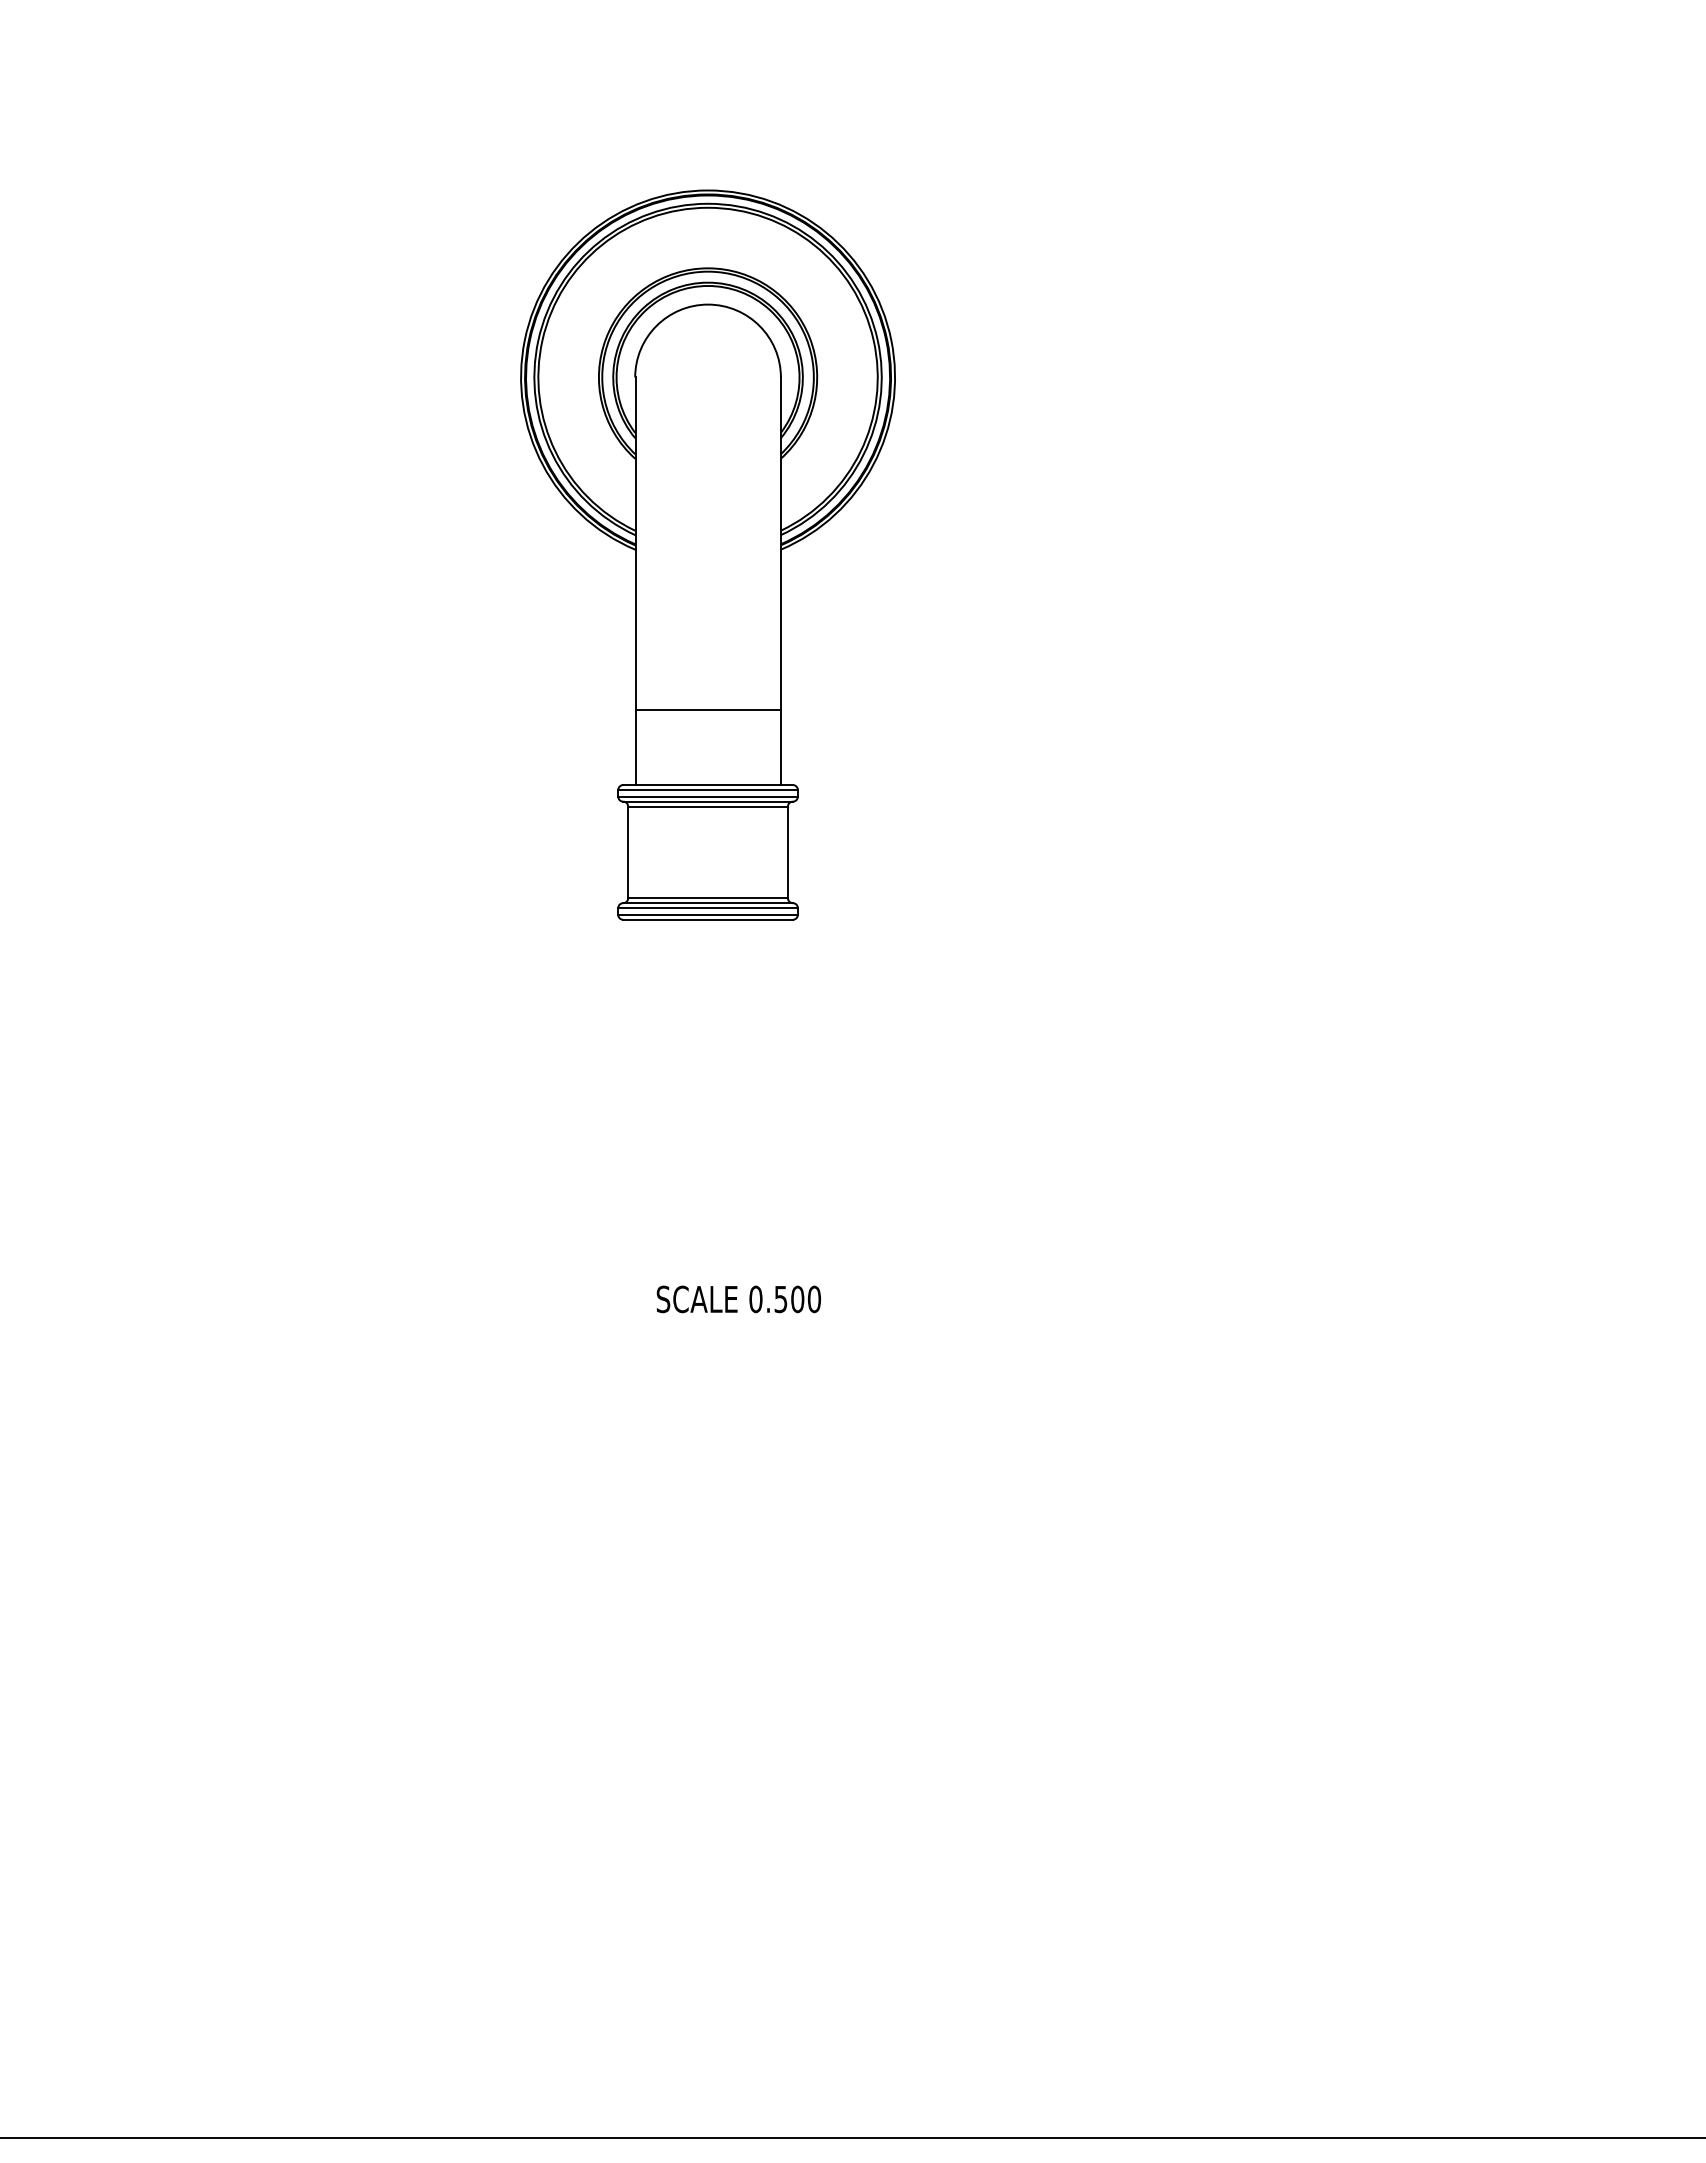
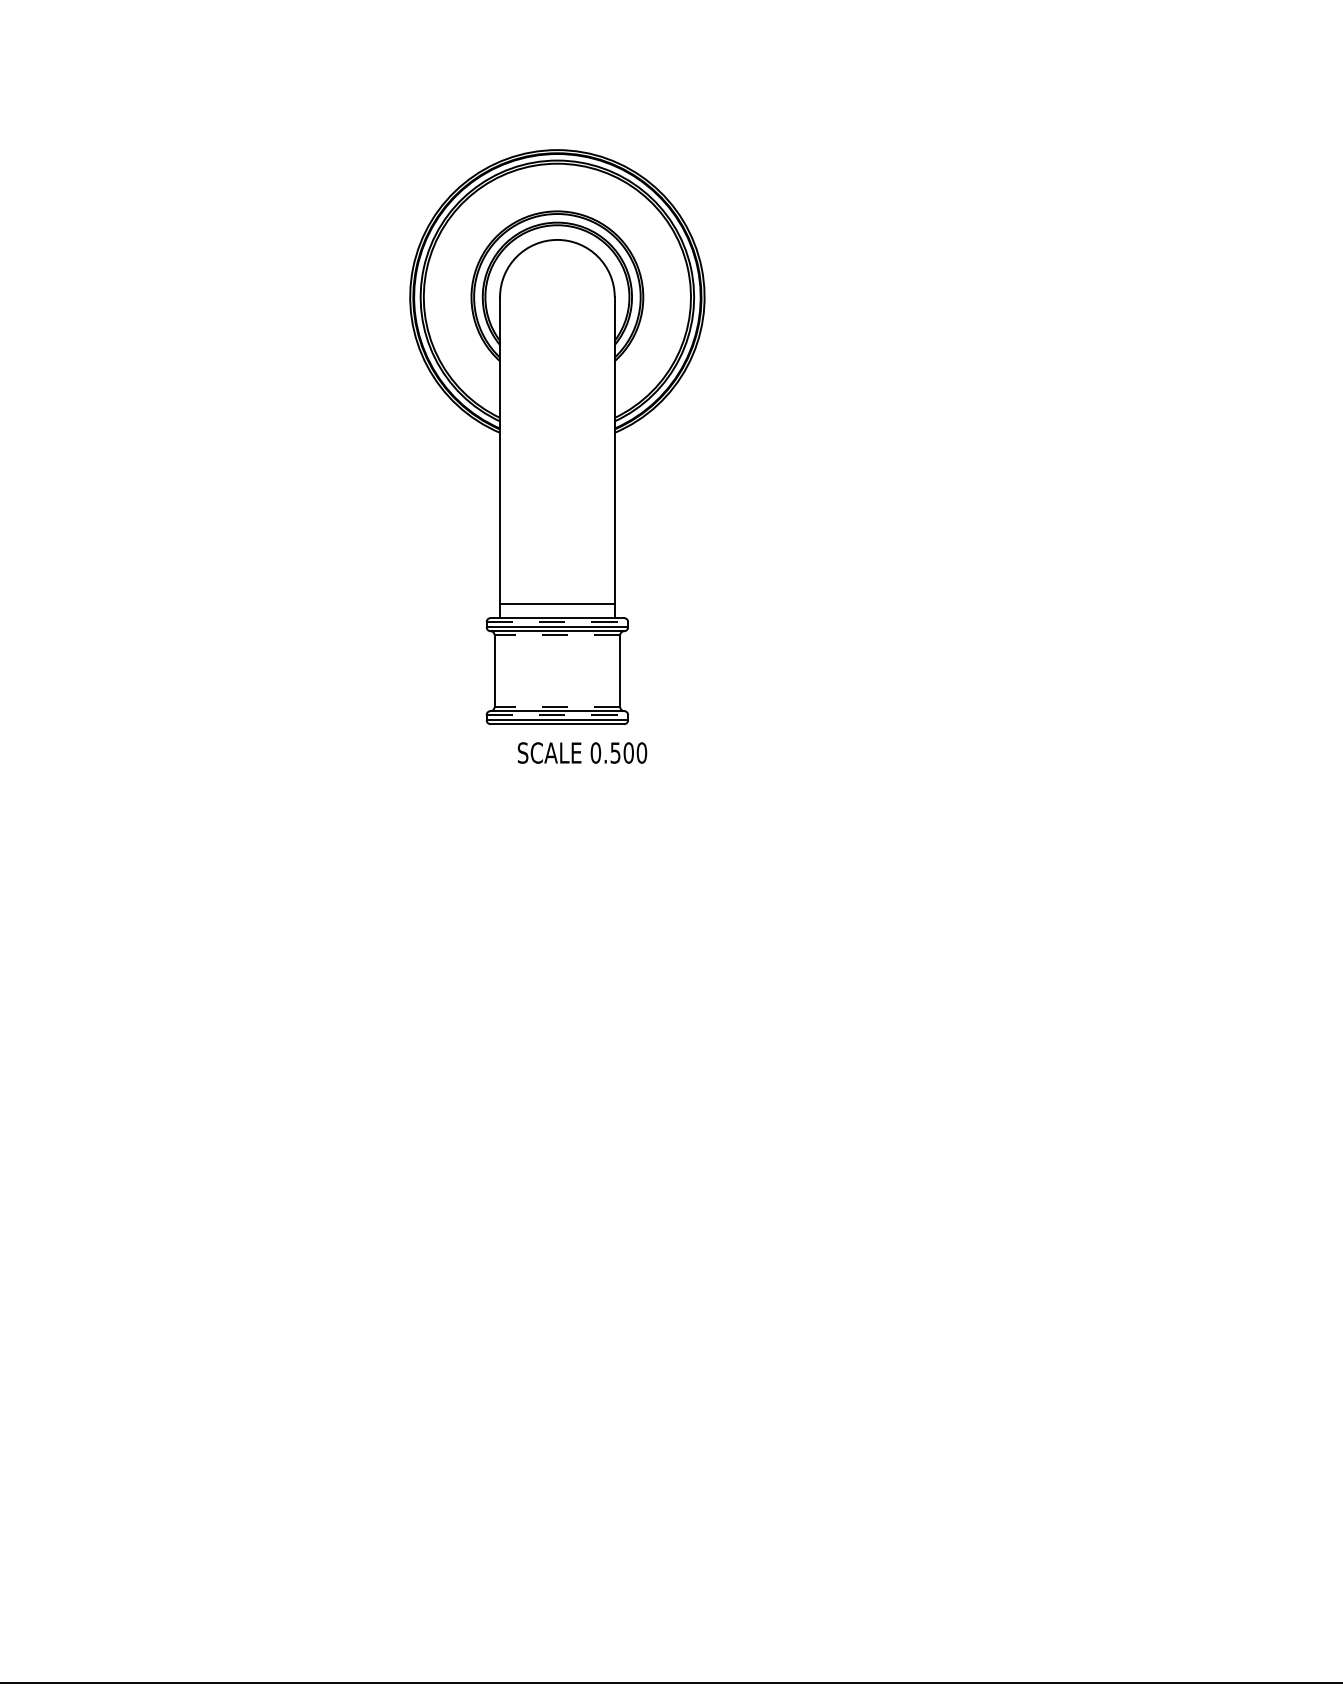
line: (707, 710) -> (556, 604), moved
line: (708, 790) -> (557, 622), solid -> dashed
line: (708, 806) -> (557, 635), solid -> dashed
line: (708, 898) -> (557, 707), solid -> dashed
line: (708, 908) -> (557, 715), solid -> dashed
text: (738, 1299) -> (582, 753), moved

